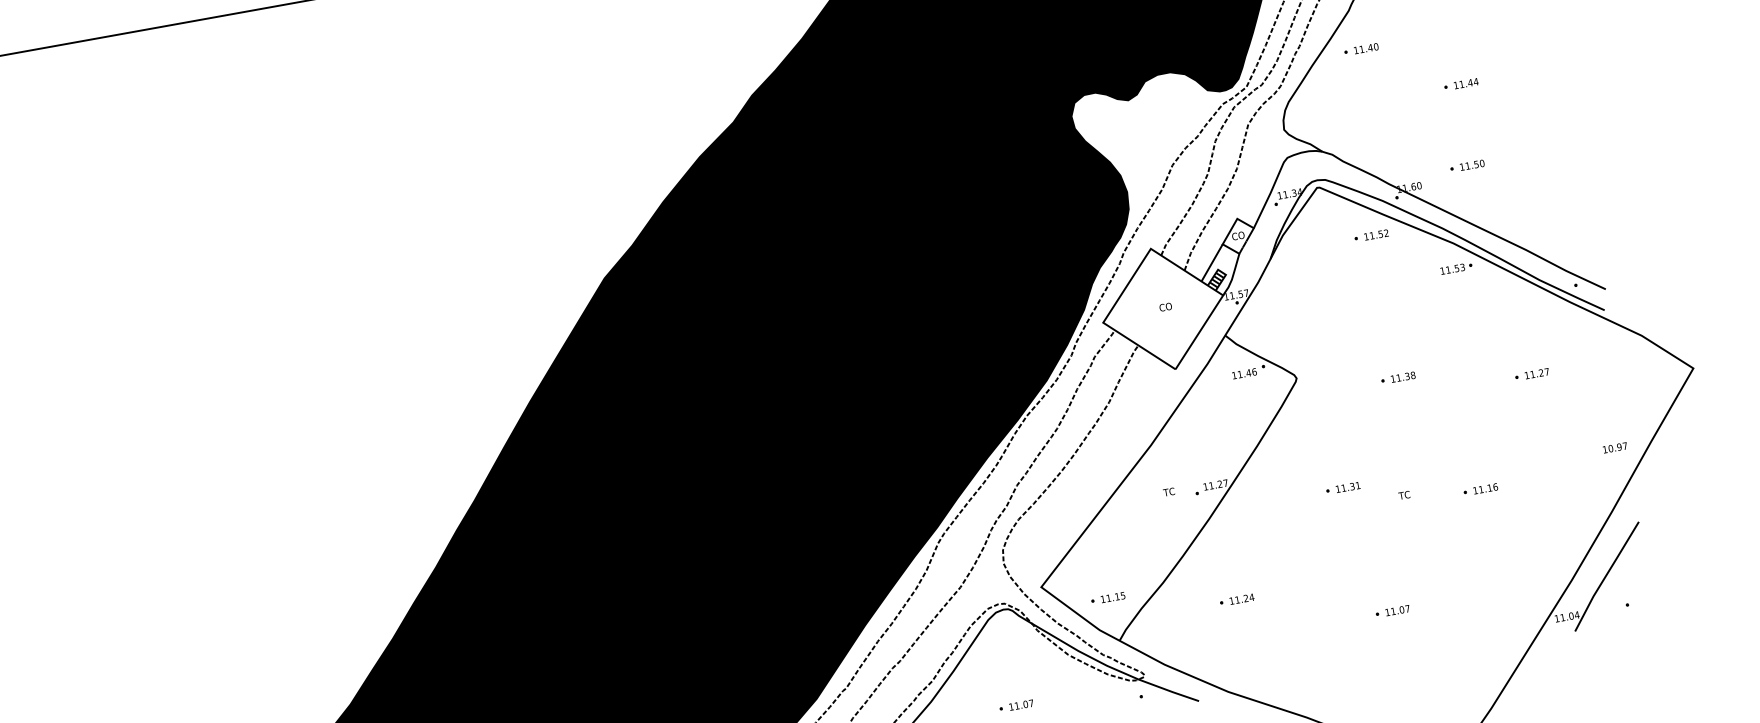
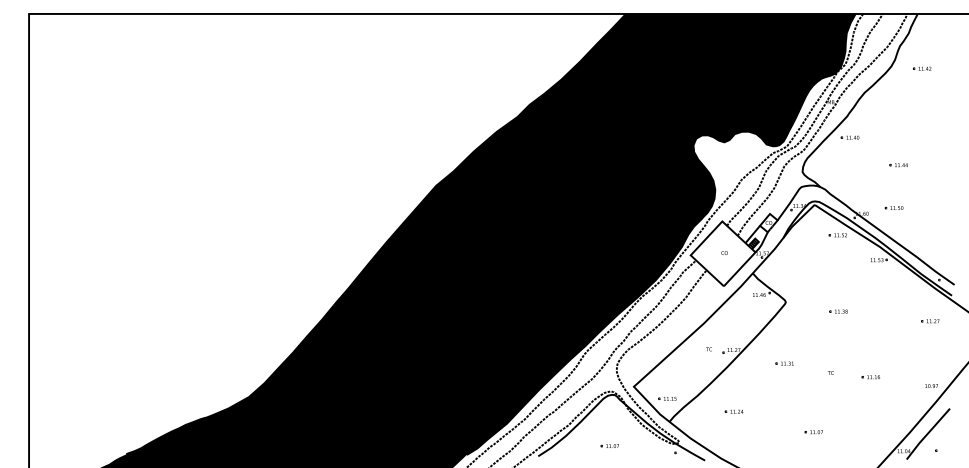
part: (1532, 374) -> (930, 321), moved
text: (1614, 446) -> (931, 385), moved
part: (1342, 488) -> (784, 363), moved

